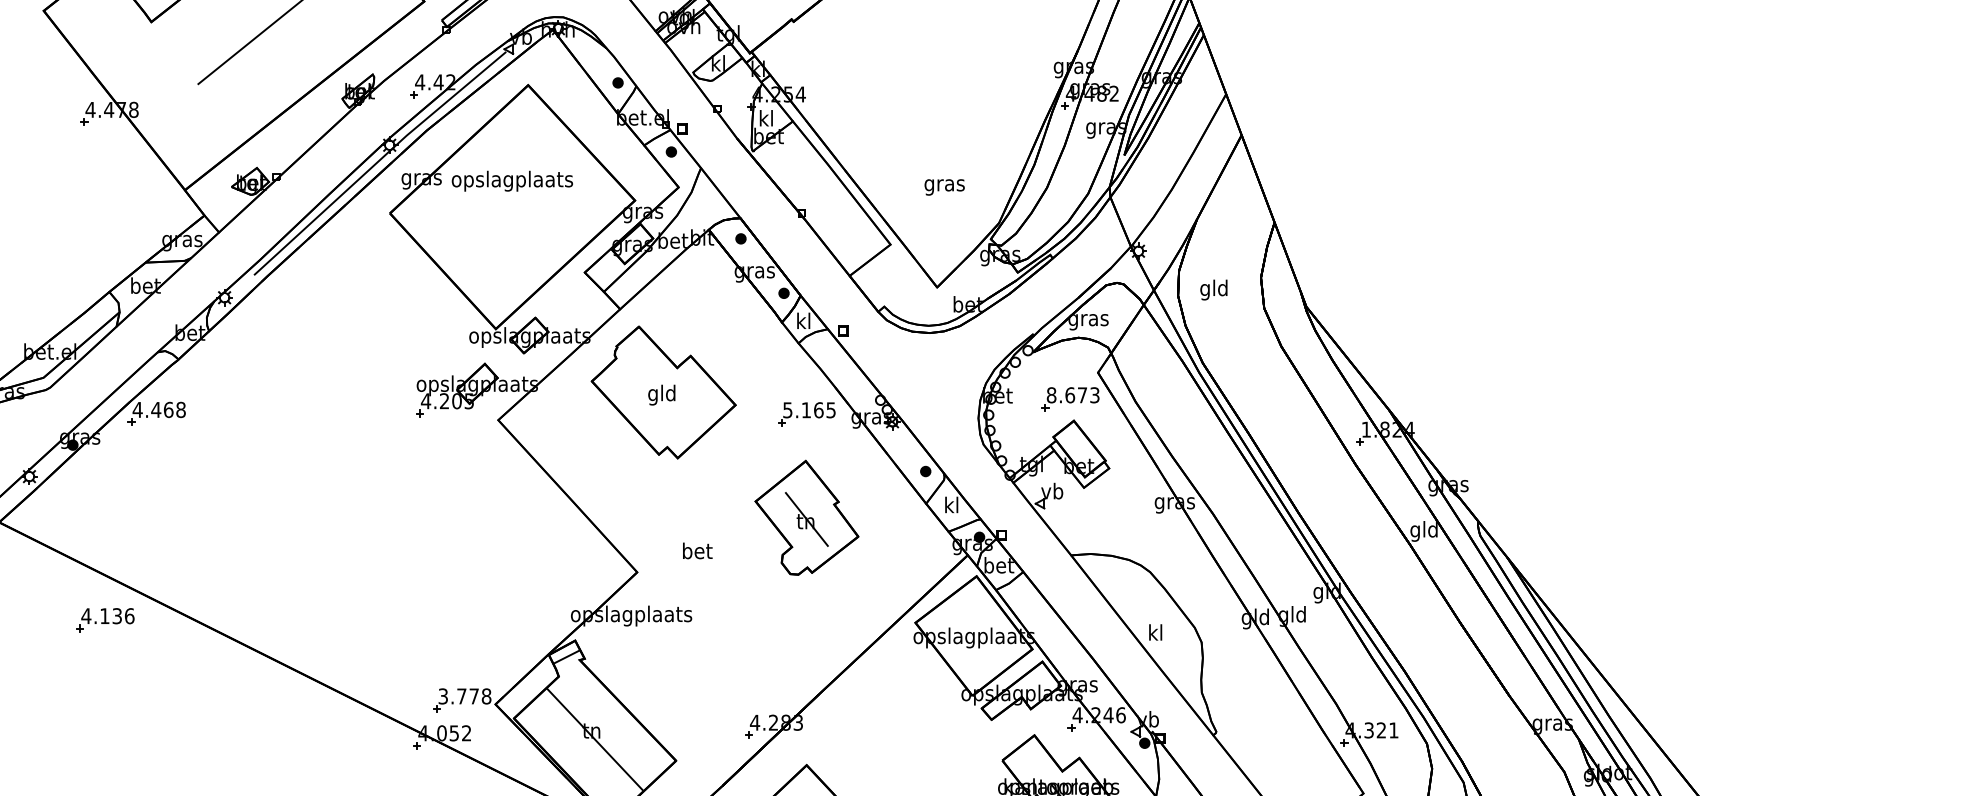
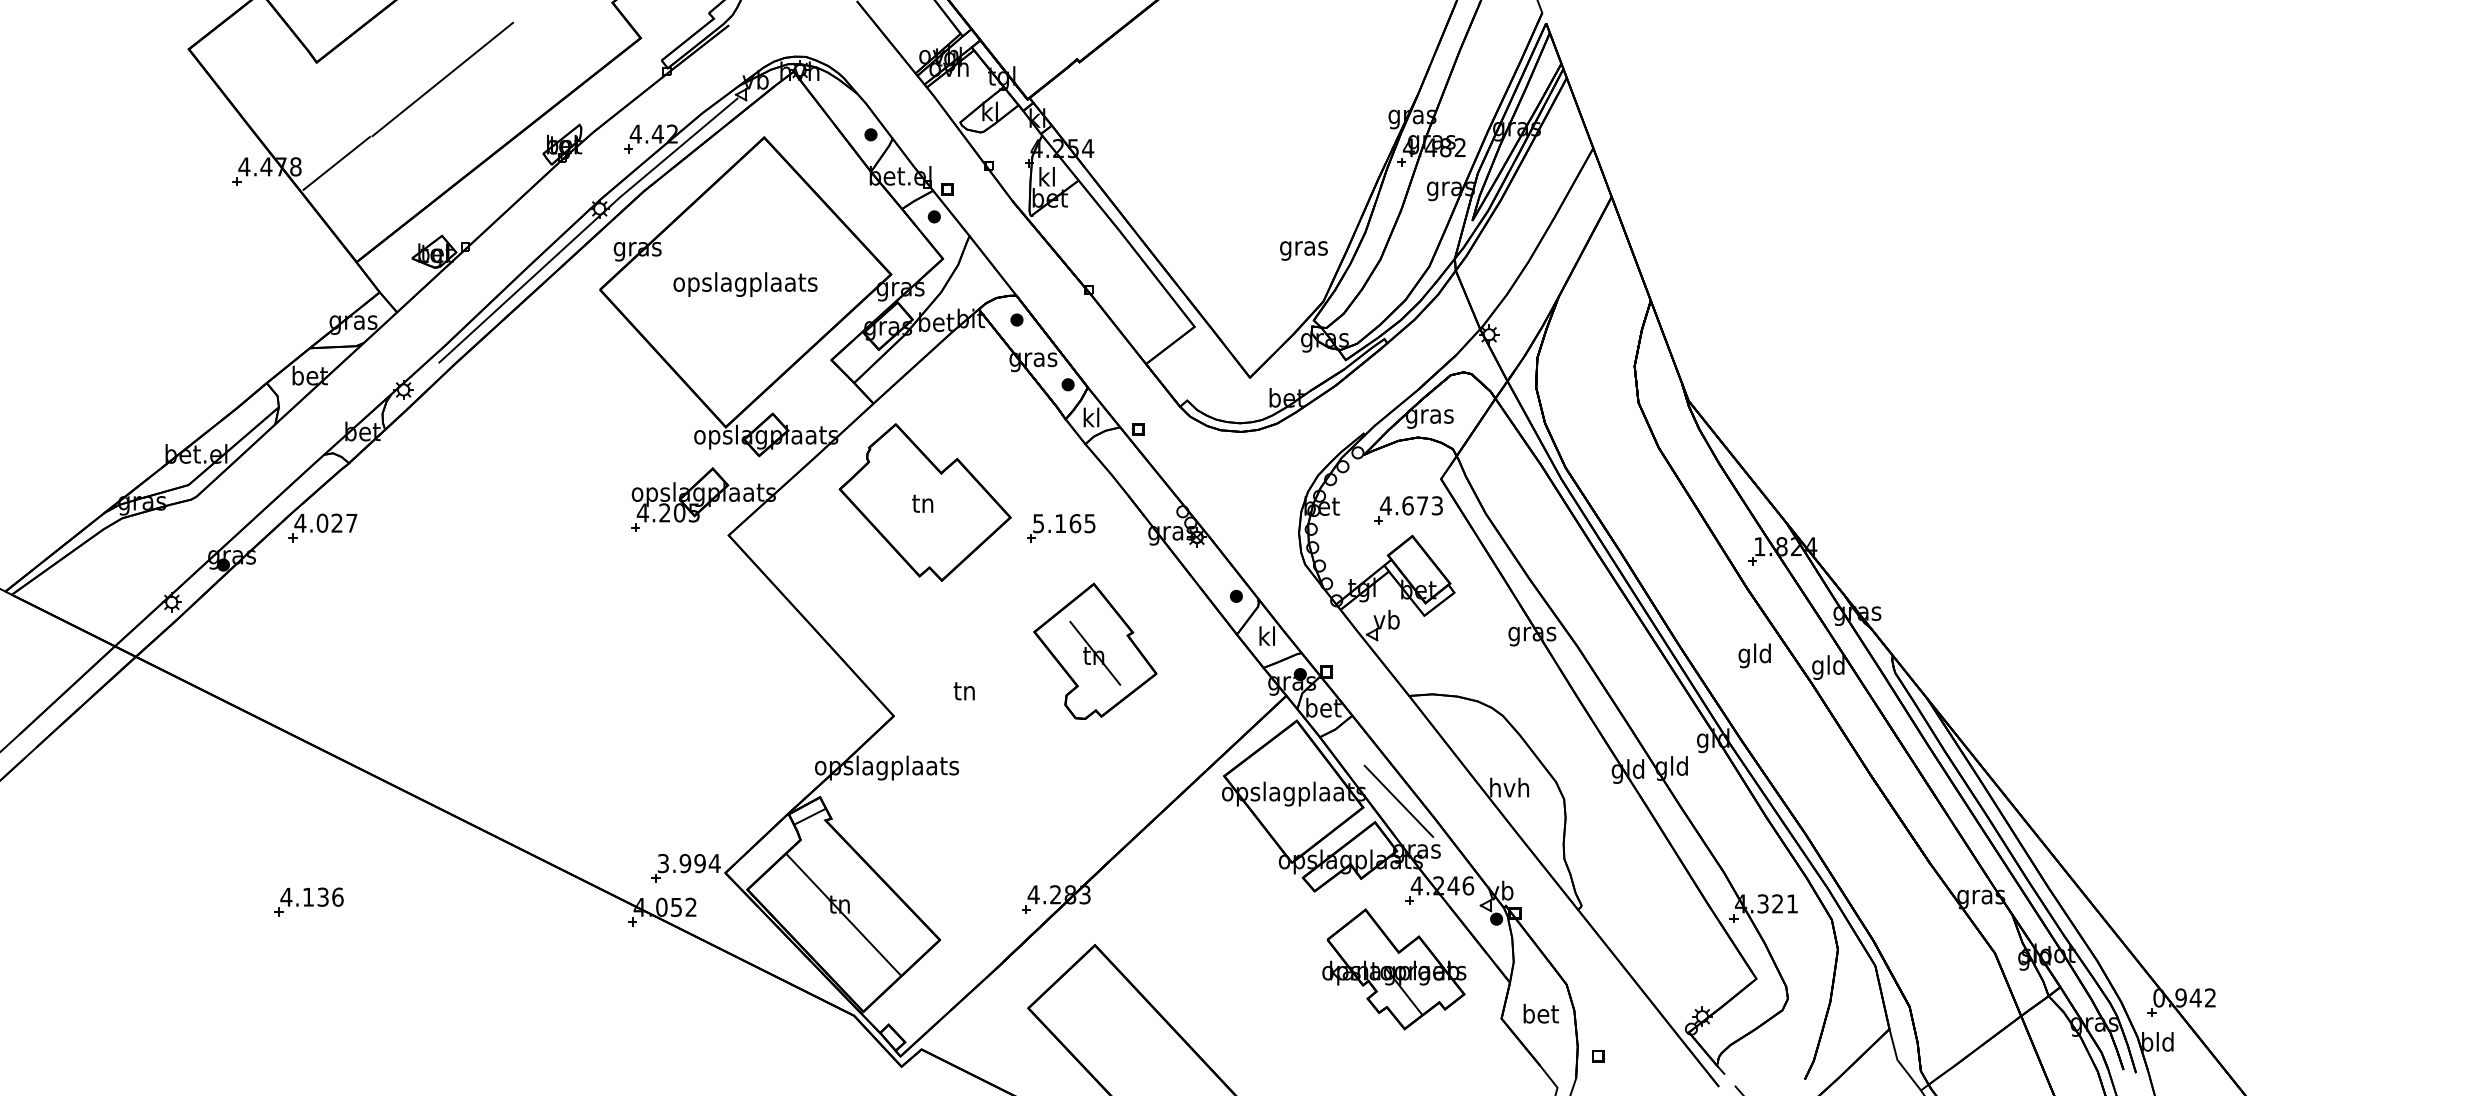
line: (168, 106) -> (336, 162), added
text: (512, 181) -> (745, 284), moved
text: (944, 187) -> (1303, 250), moved
text: (1213, 289) -> (1754, 655), moved
text: (661, 395) -> (922, 505), gld -> tn
text: (1051, 395) -> (1385, 505), 8.673 -> 4.673
text: (168, 409) -> (336, 522), 4.468 -> 4.027
part: (807, 414) -> (1061, 528), moved
text: (697, 550) -> (965, 690), bet -> tn
part: (104, 619) -> (308, 901), moved
text: (1155, 632) -> (1509, 787), kl -> hvh
line: (1062, 643) -> (1398, 800), added
text: (473, 696) -> (699, 863), 3.778 -> 3.994

